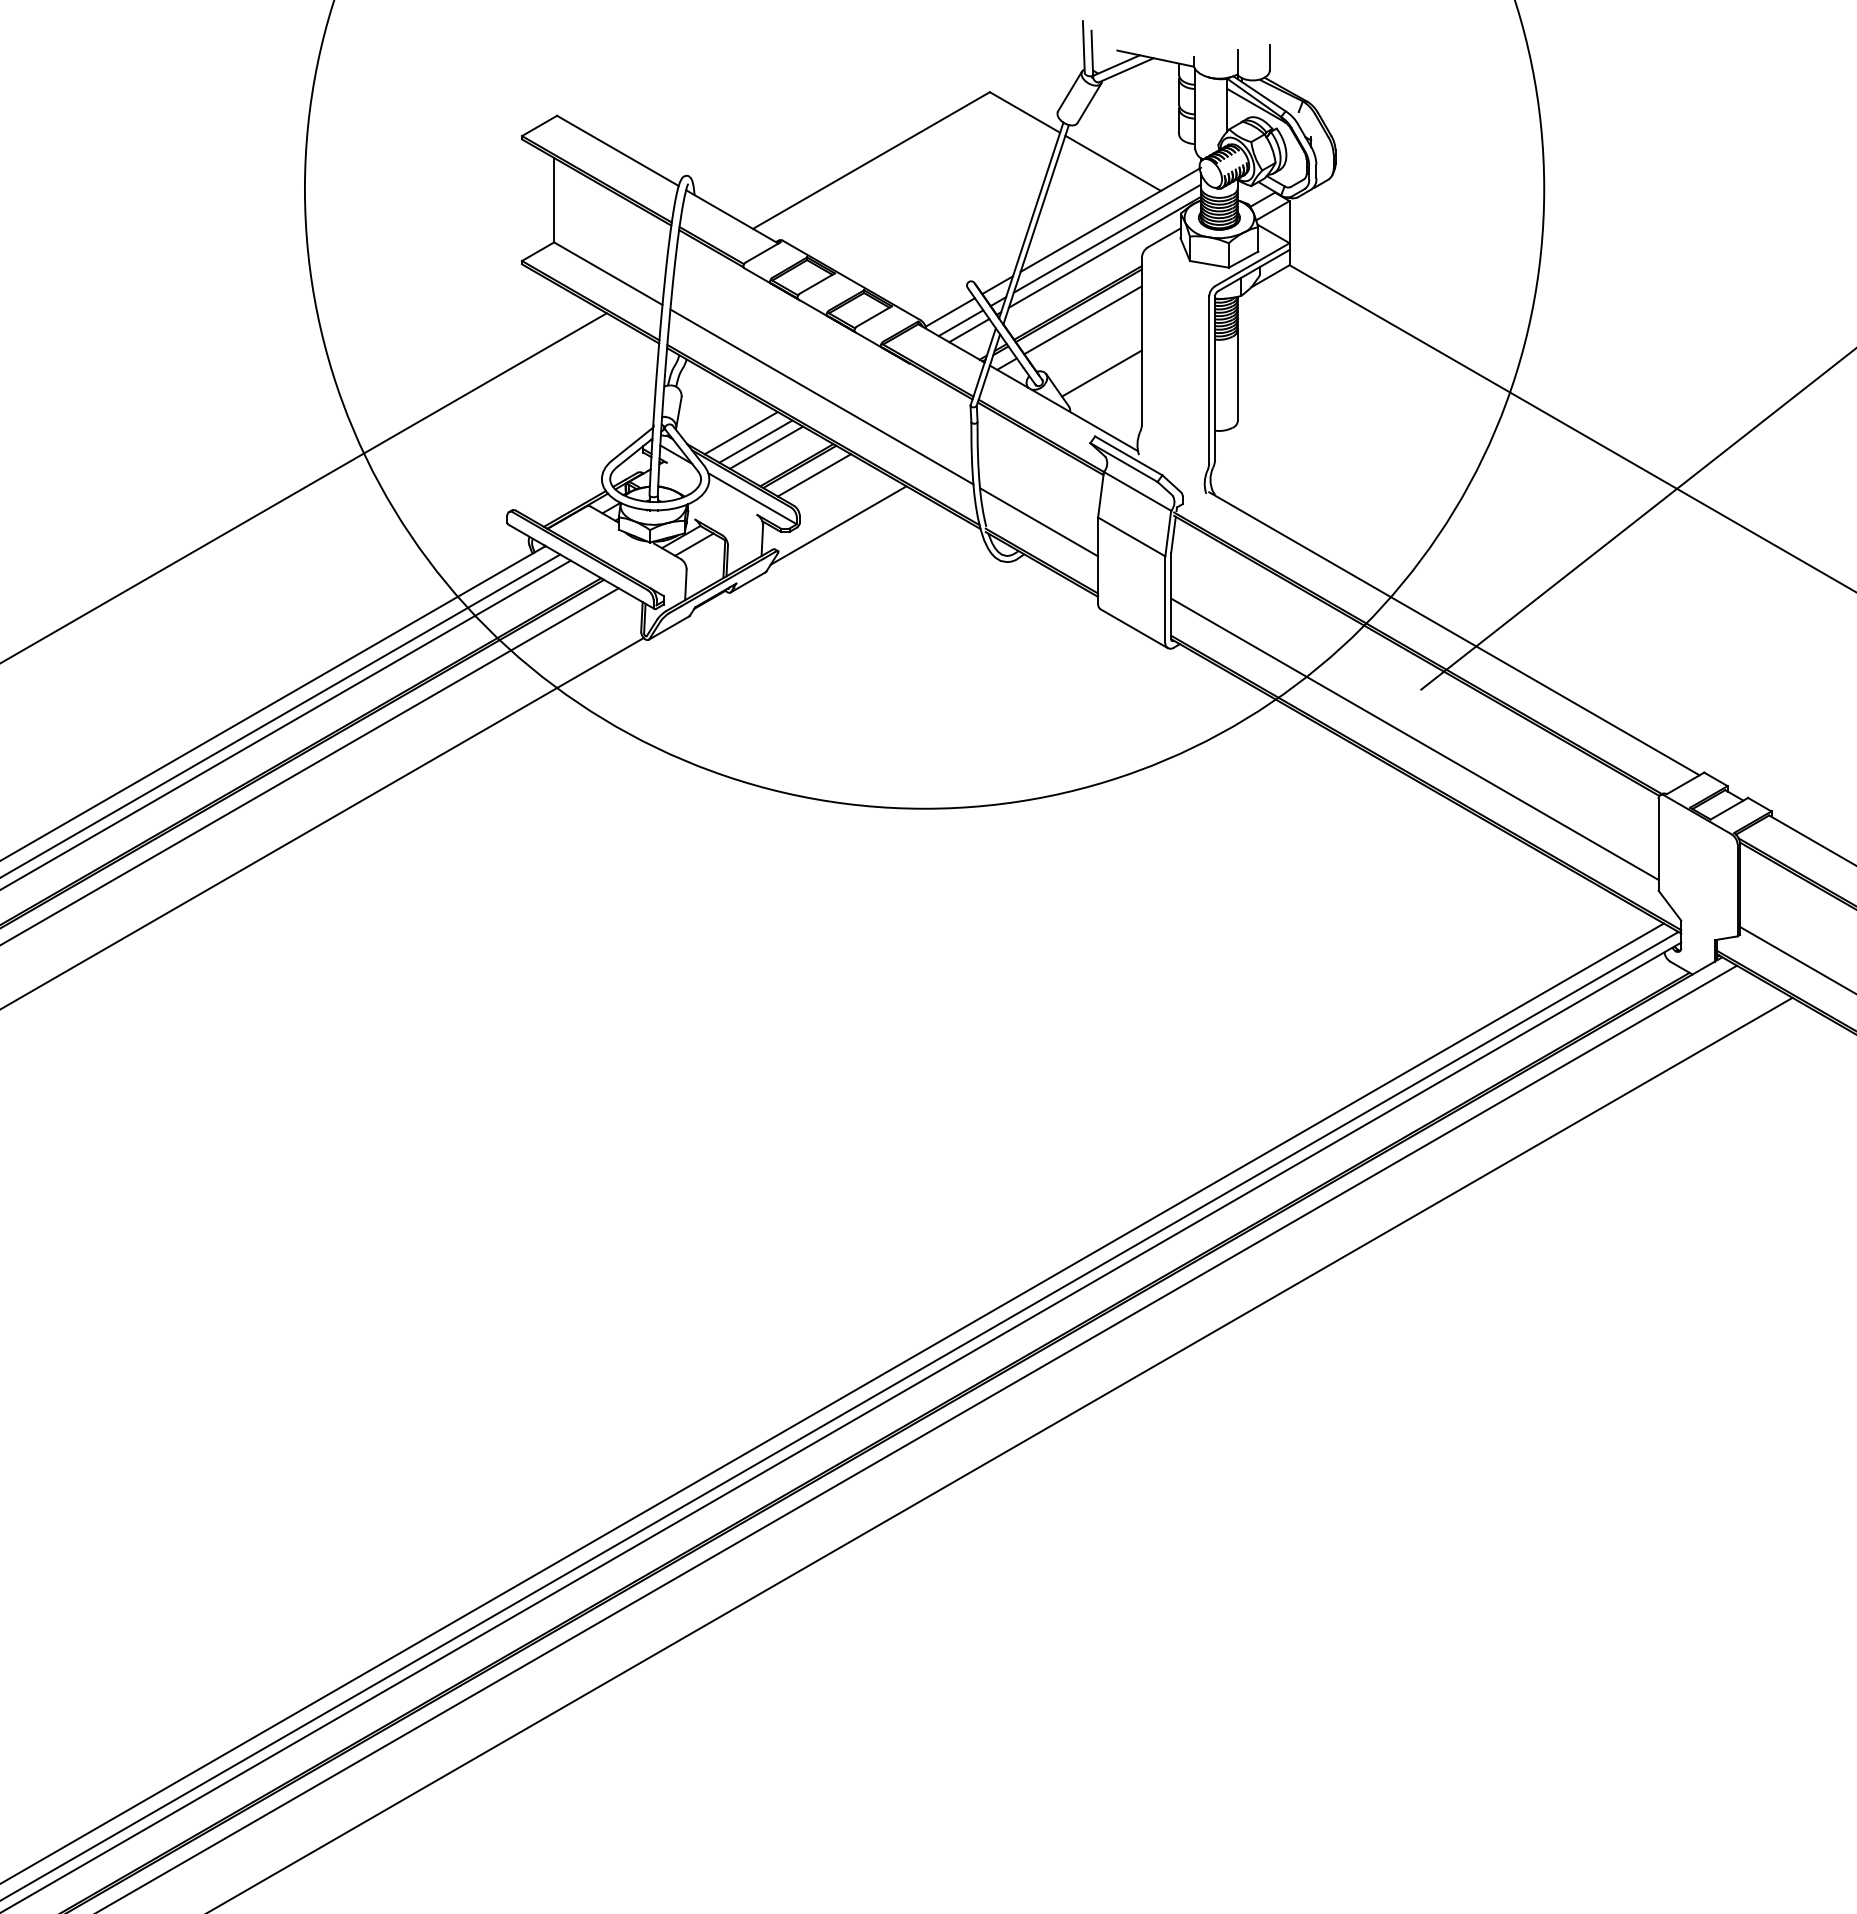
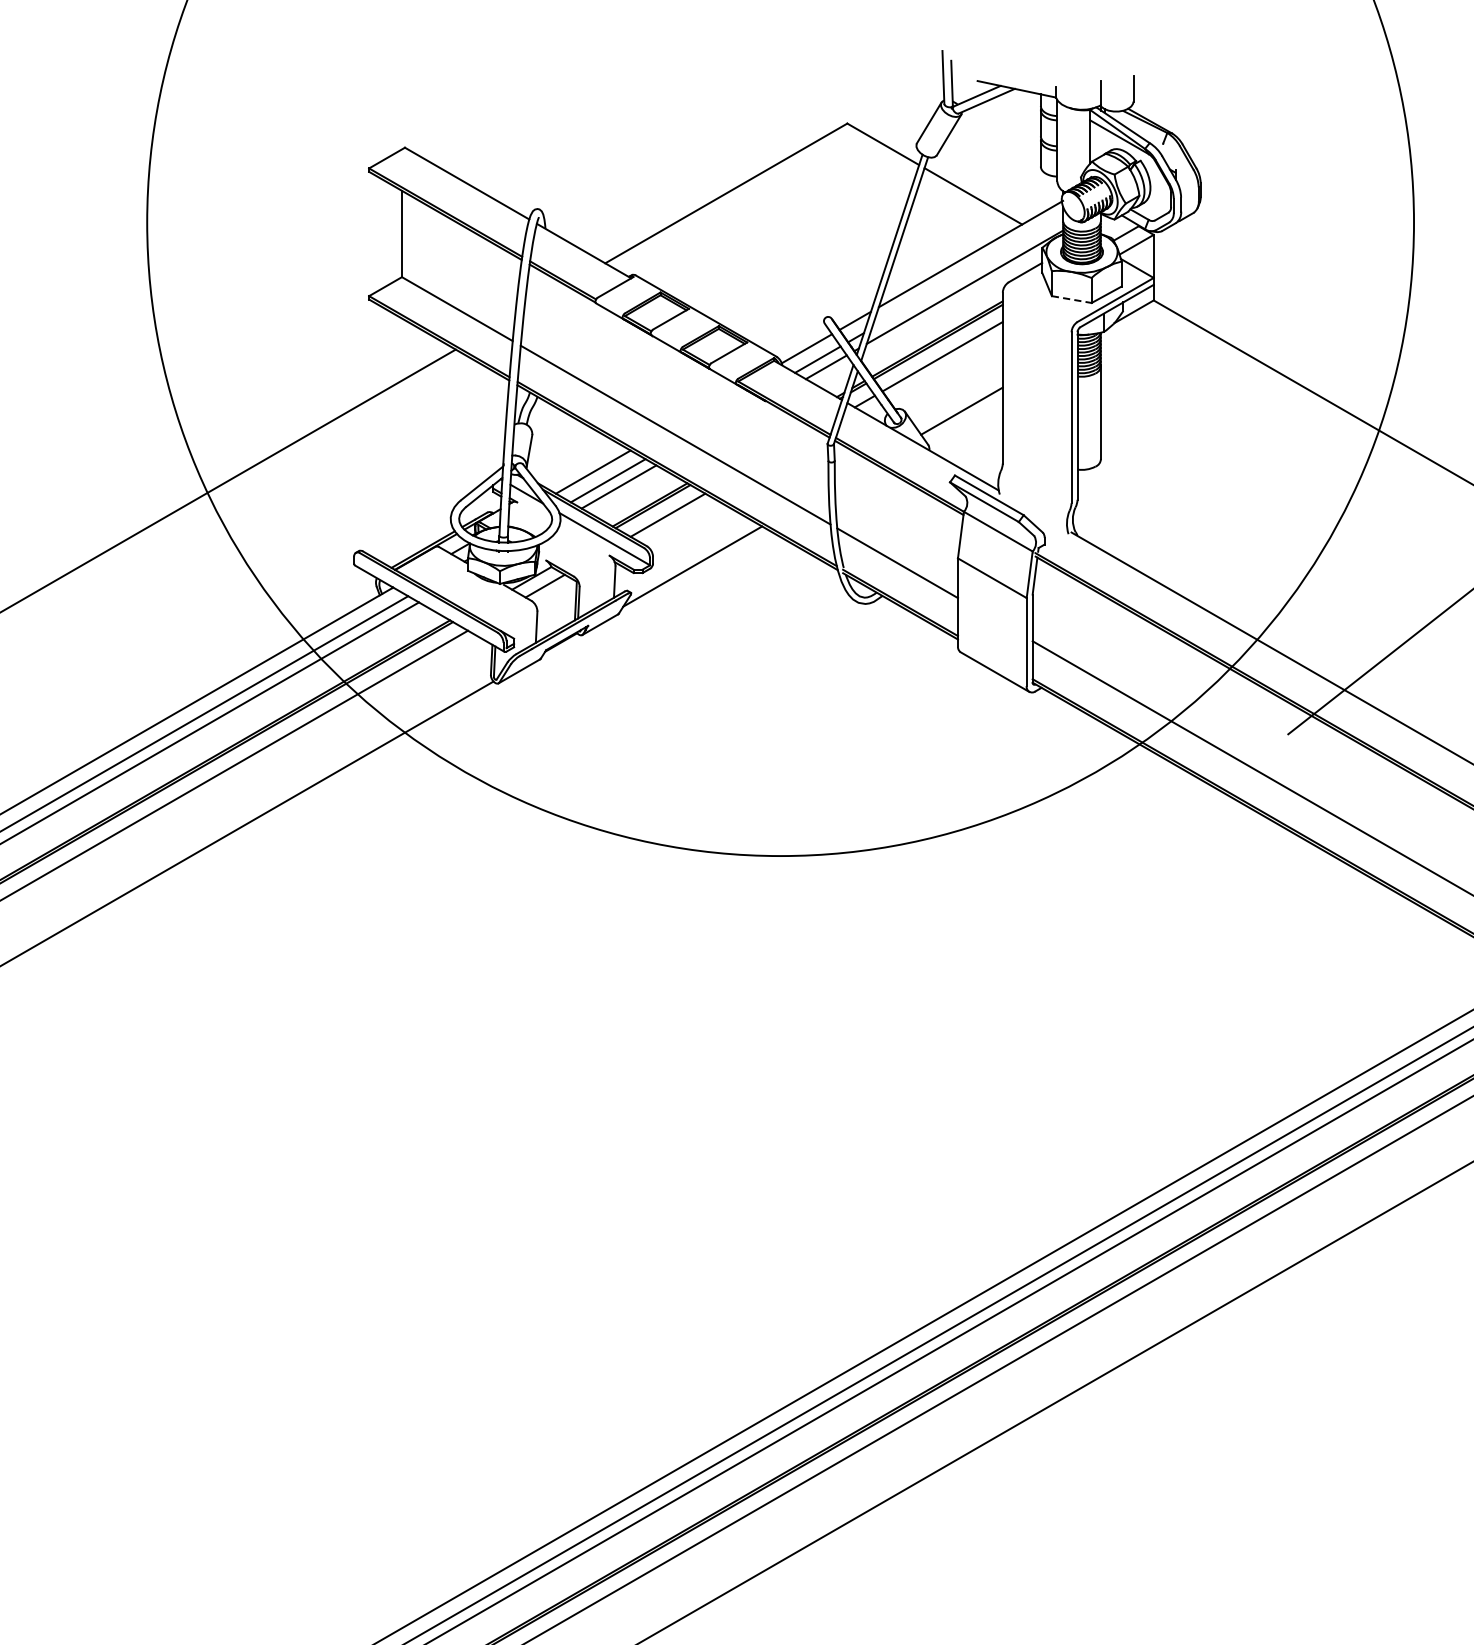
line: (1106, 238) -> (966, 273), removed
line: (1209, 264) -> (1071, 299), solid -> dashed

